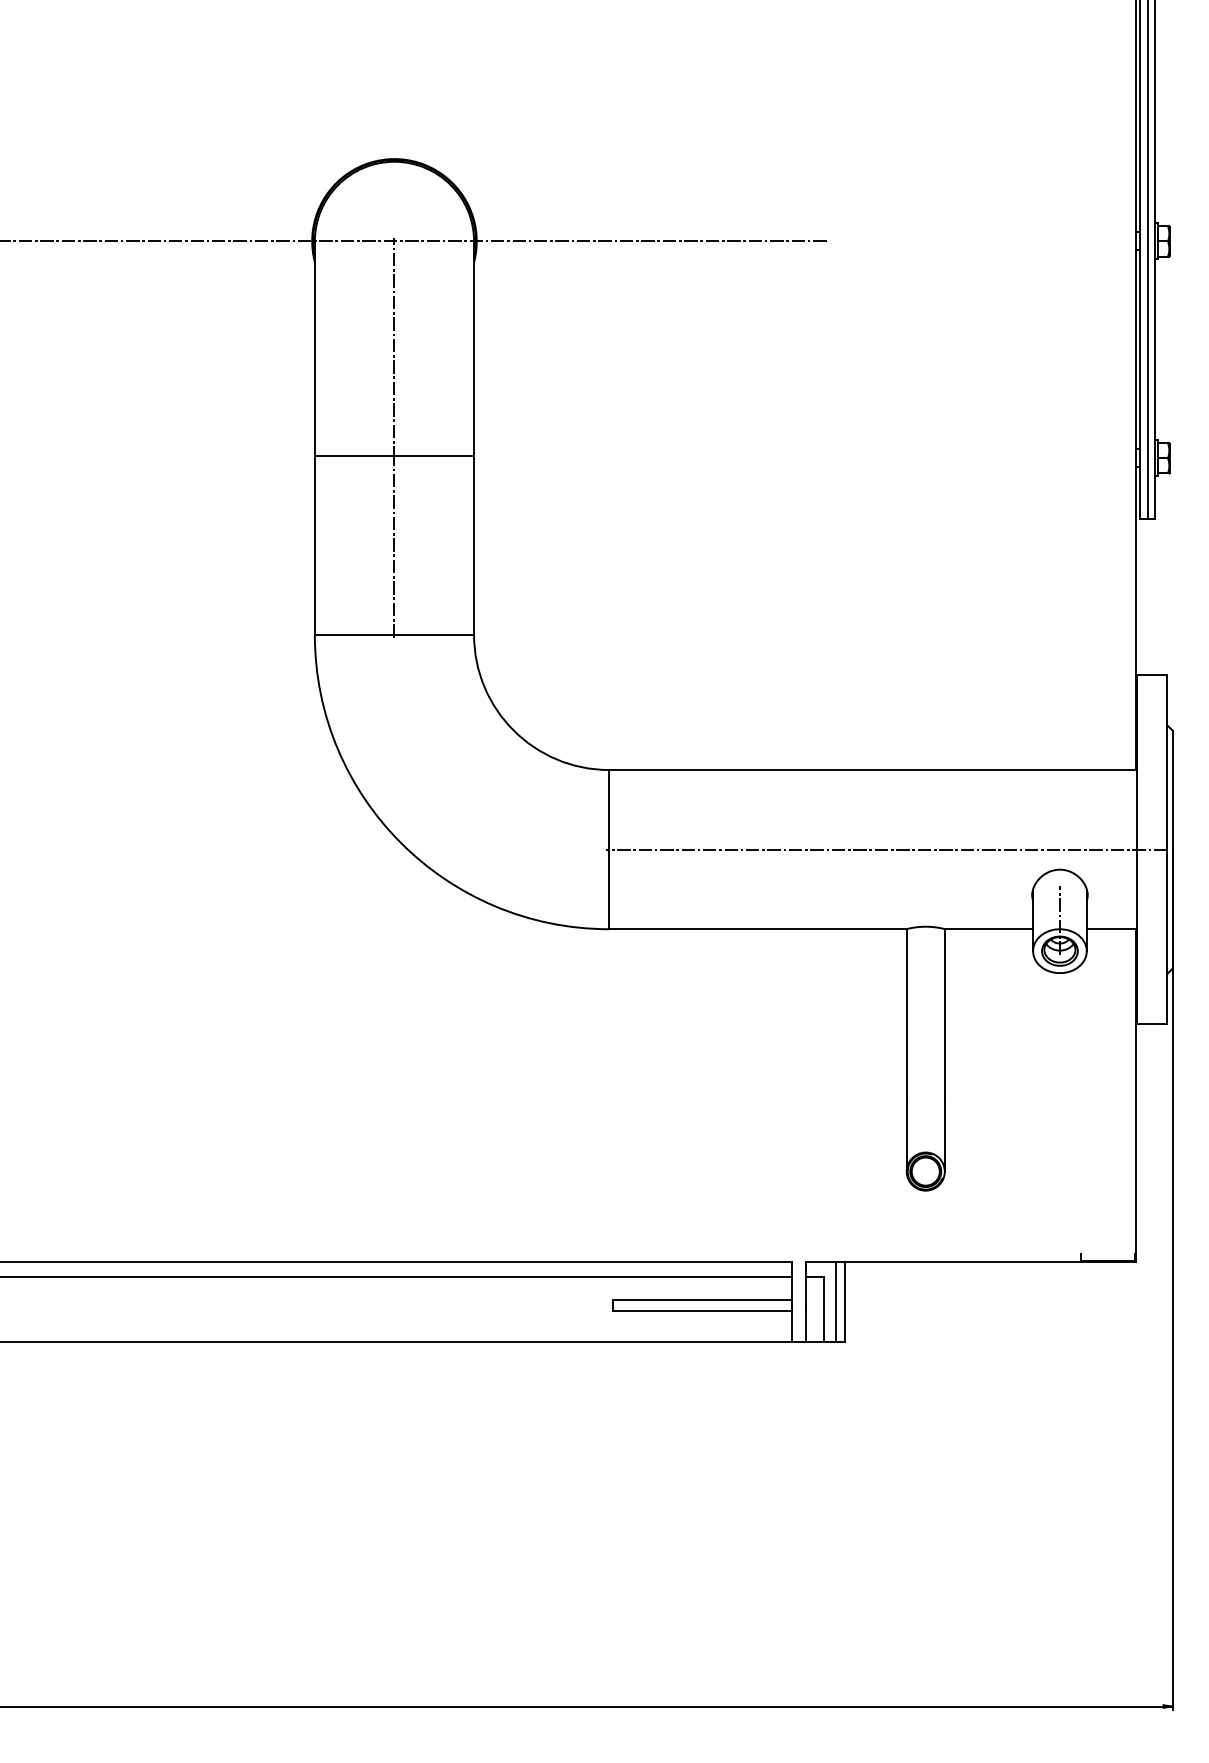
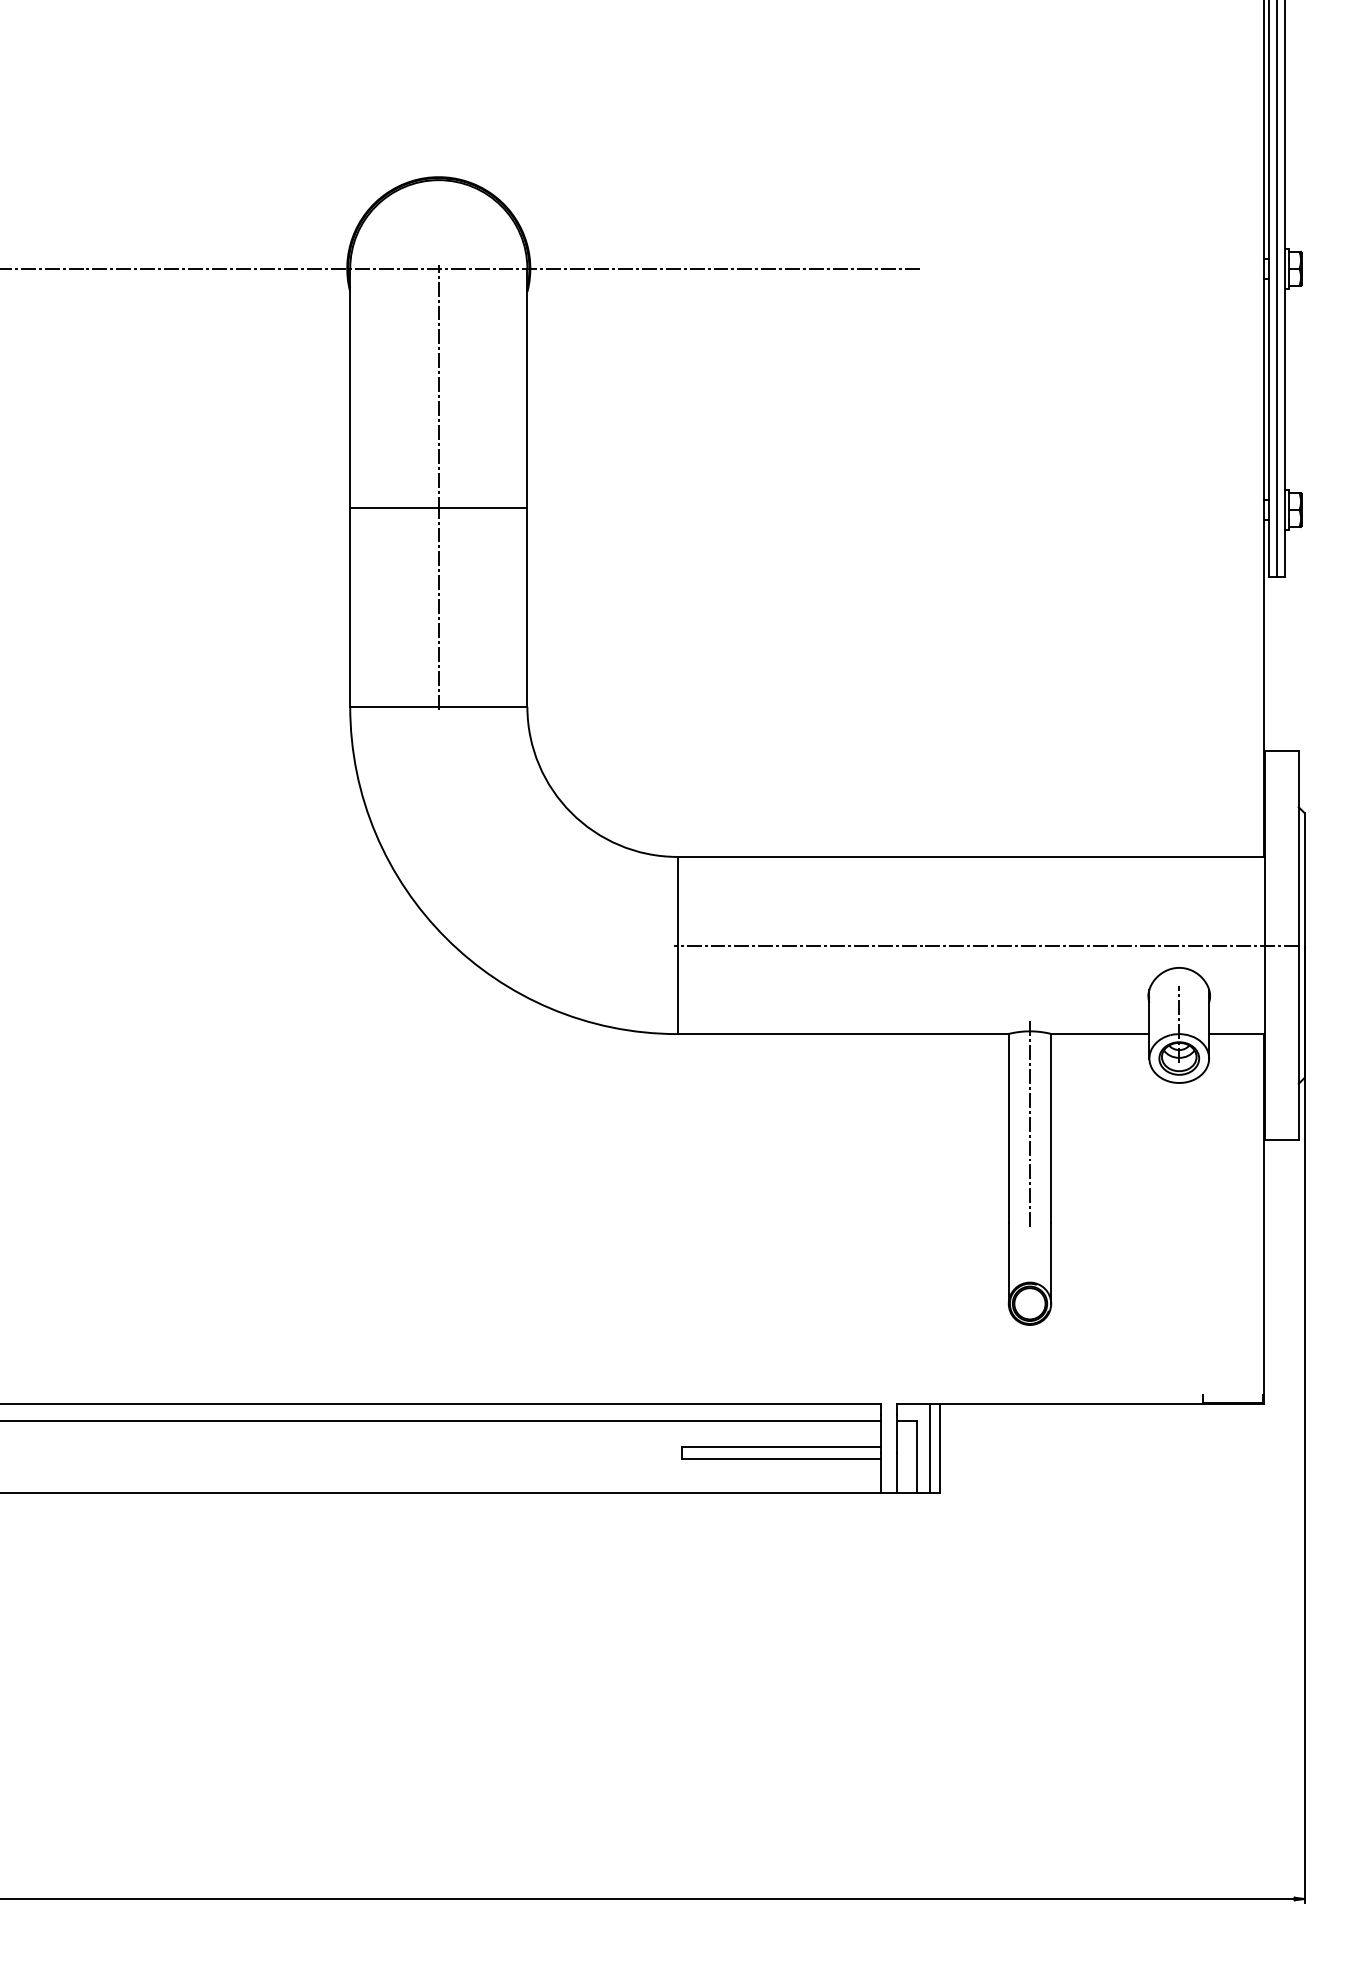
line: (925, 1009) -> (1029, 1123), added

